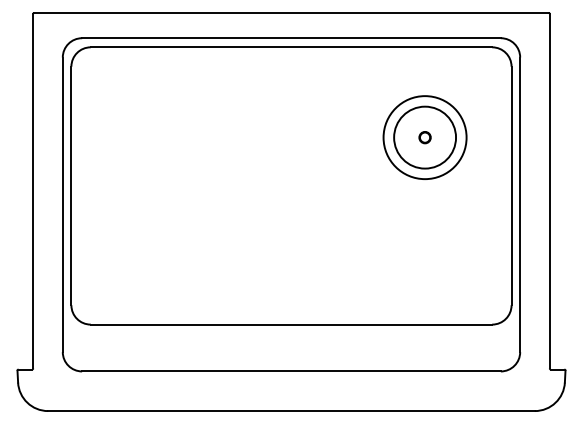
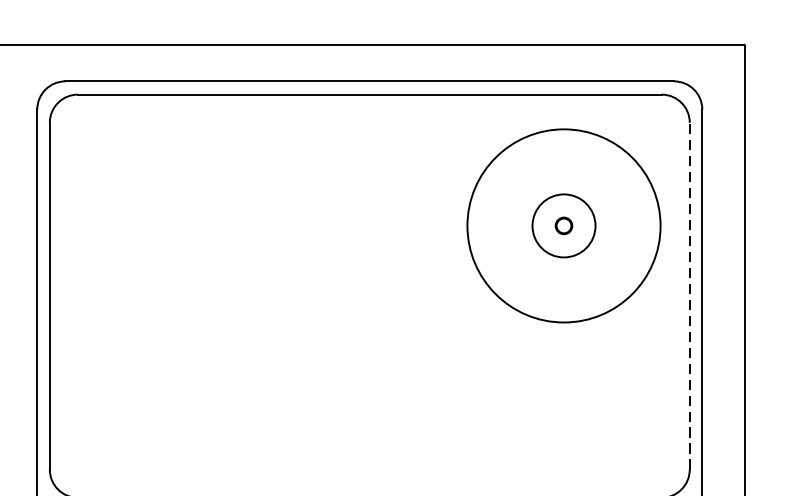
circle: (424, 137) -> (563, 225), size x1.6
circle: (425, 137) -> (564, 225), size x0.7
line: (511, 185) -> (689, 295), solid -> dashed

